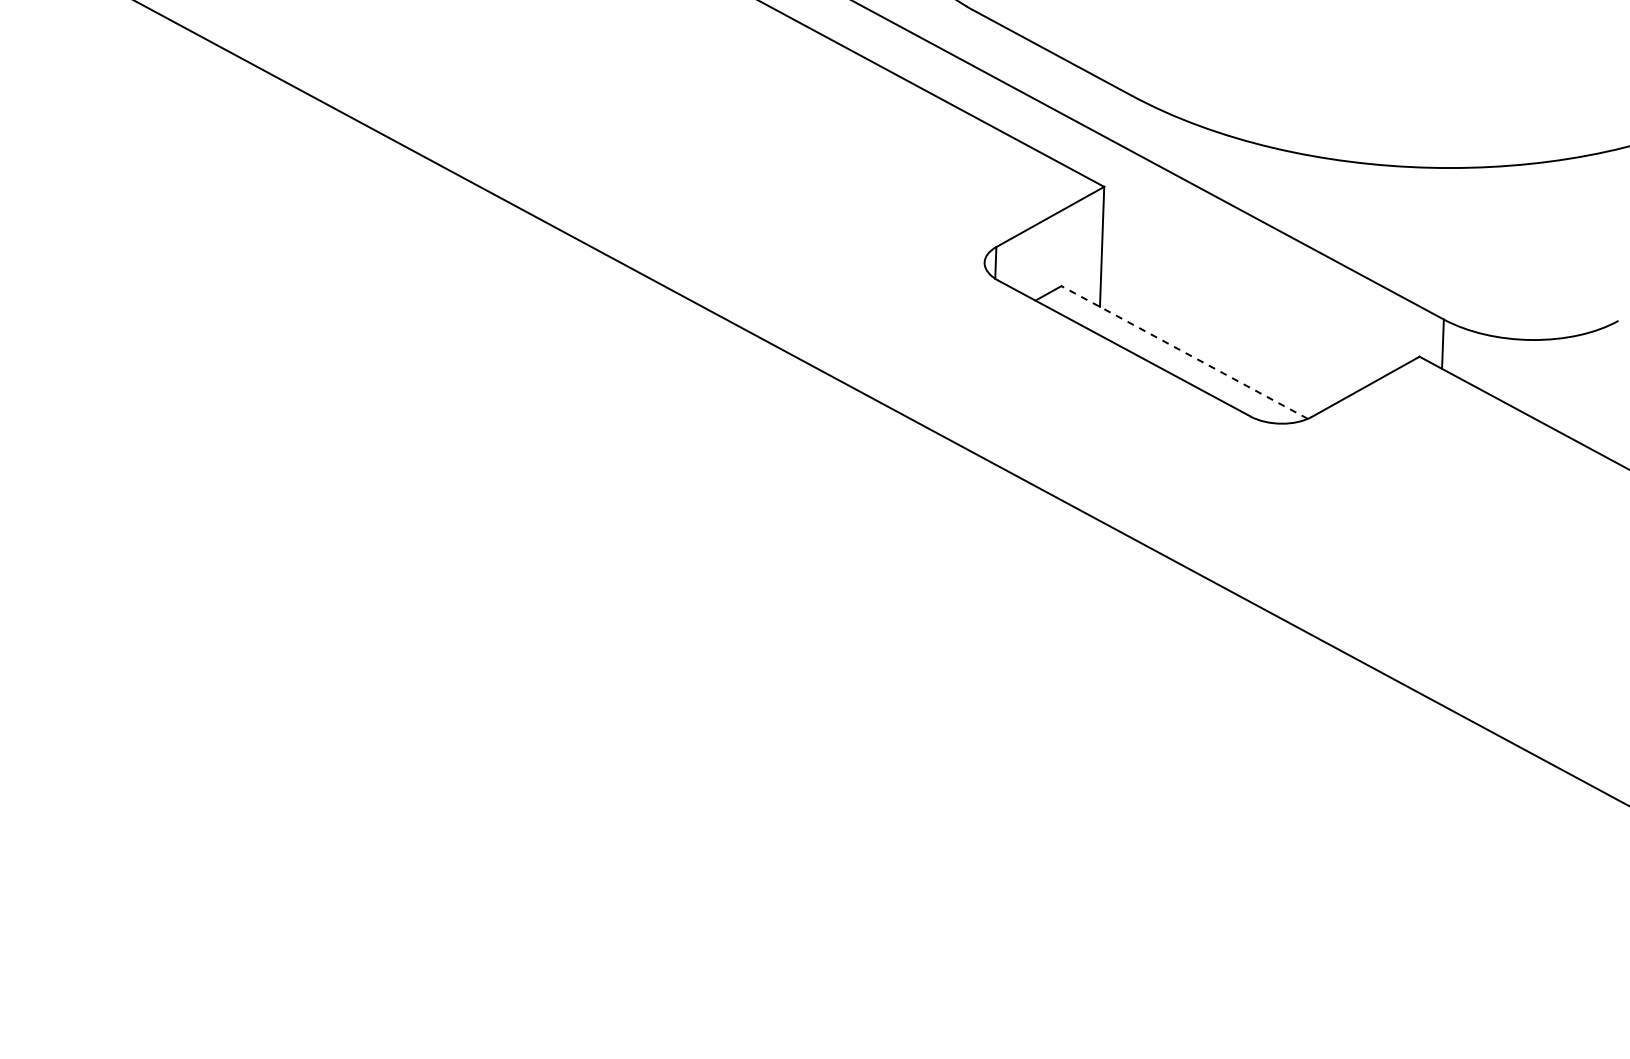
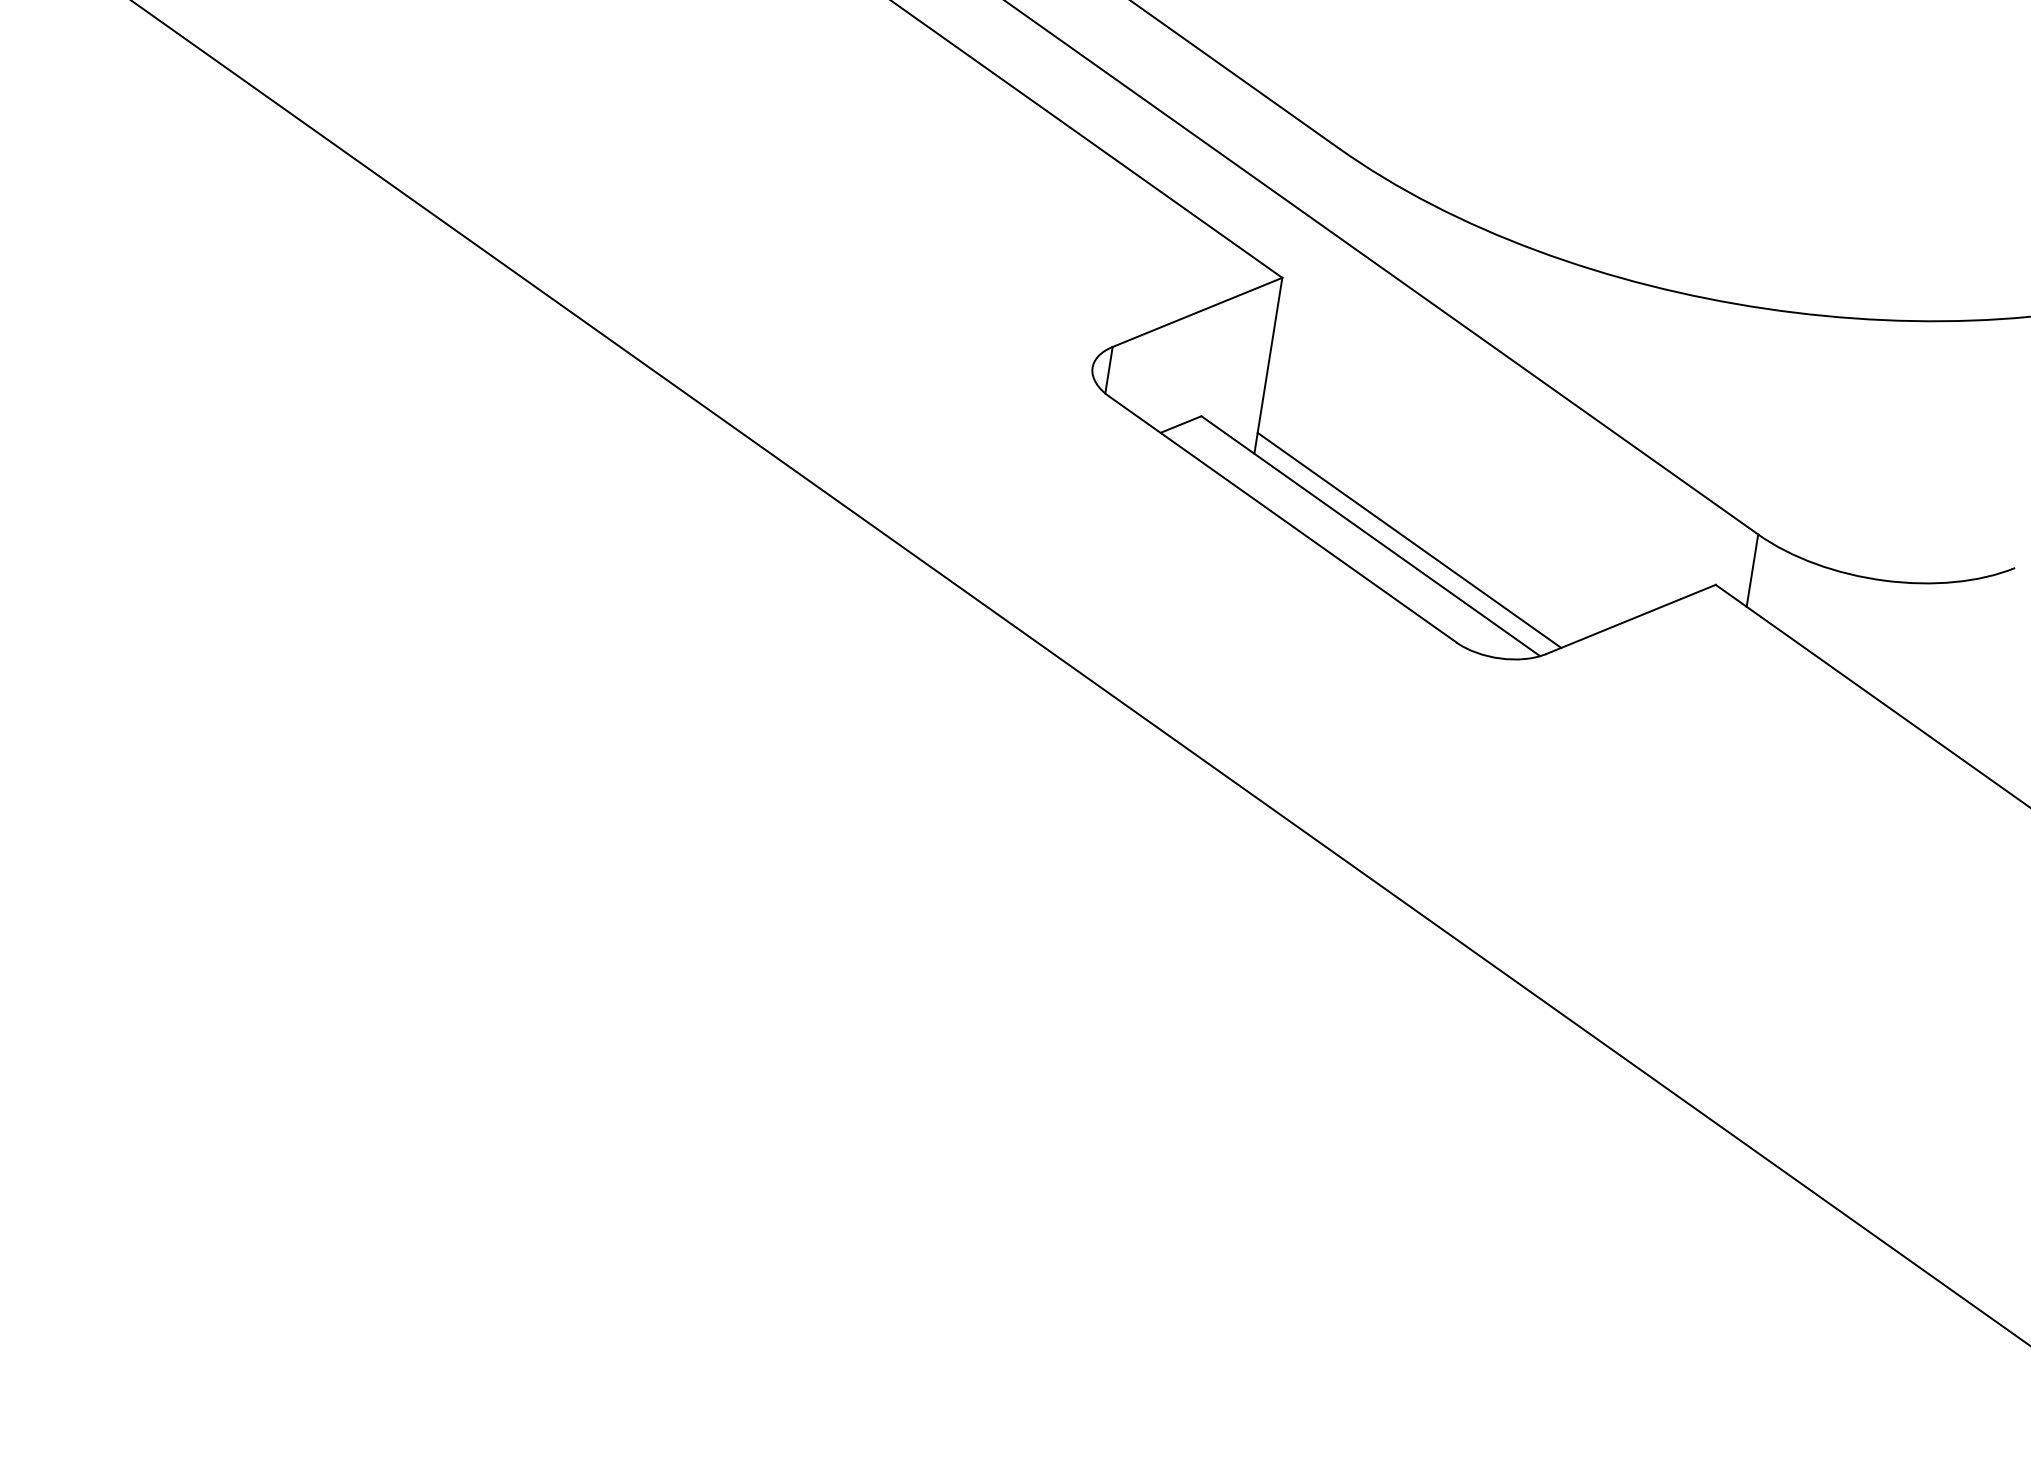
line: (1210, 351) -> (1408, 539), added
line: (1184, 352) -> (1370, 536), dashed -> solid

